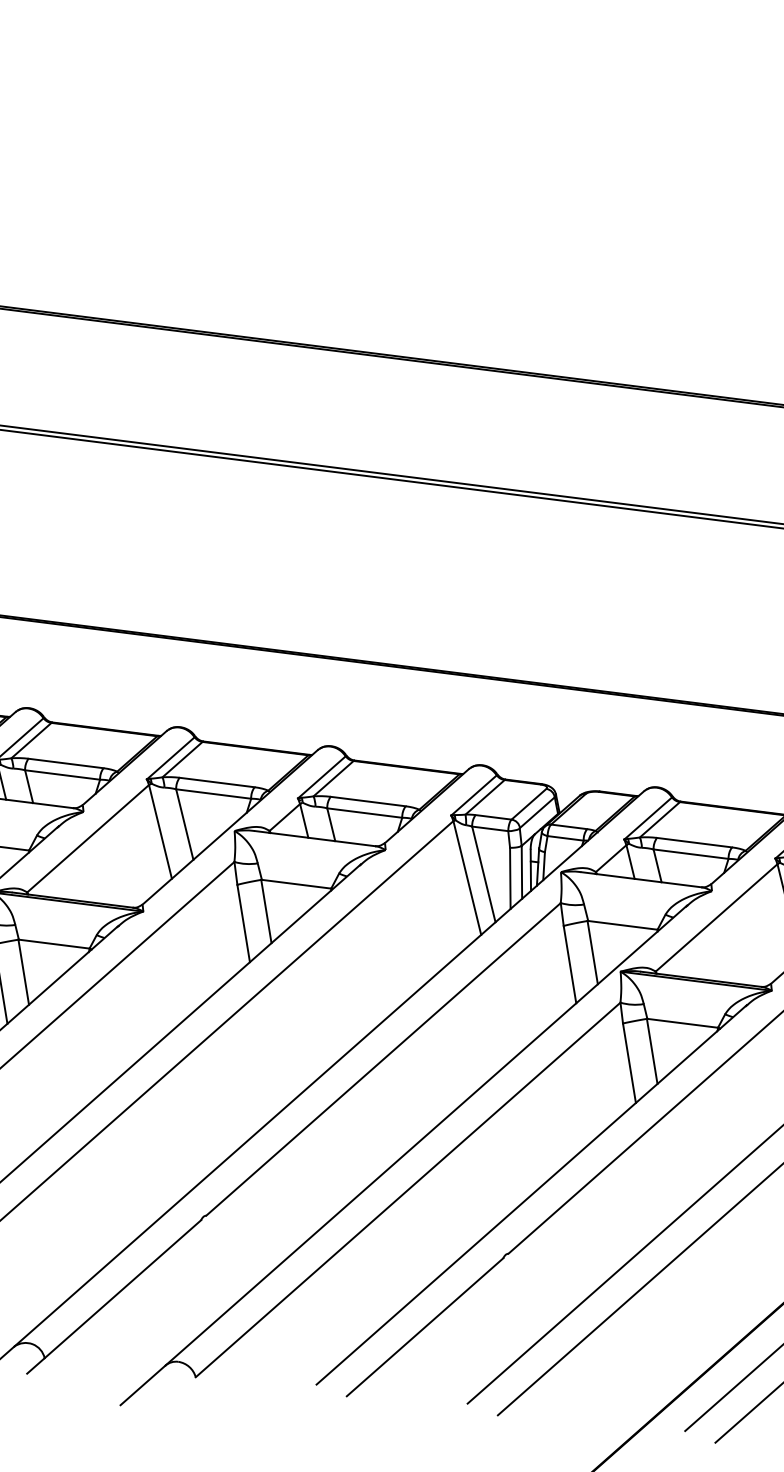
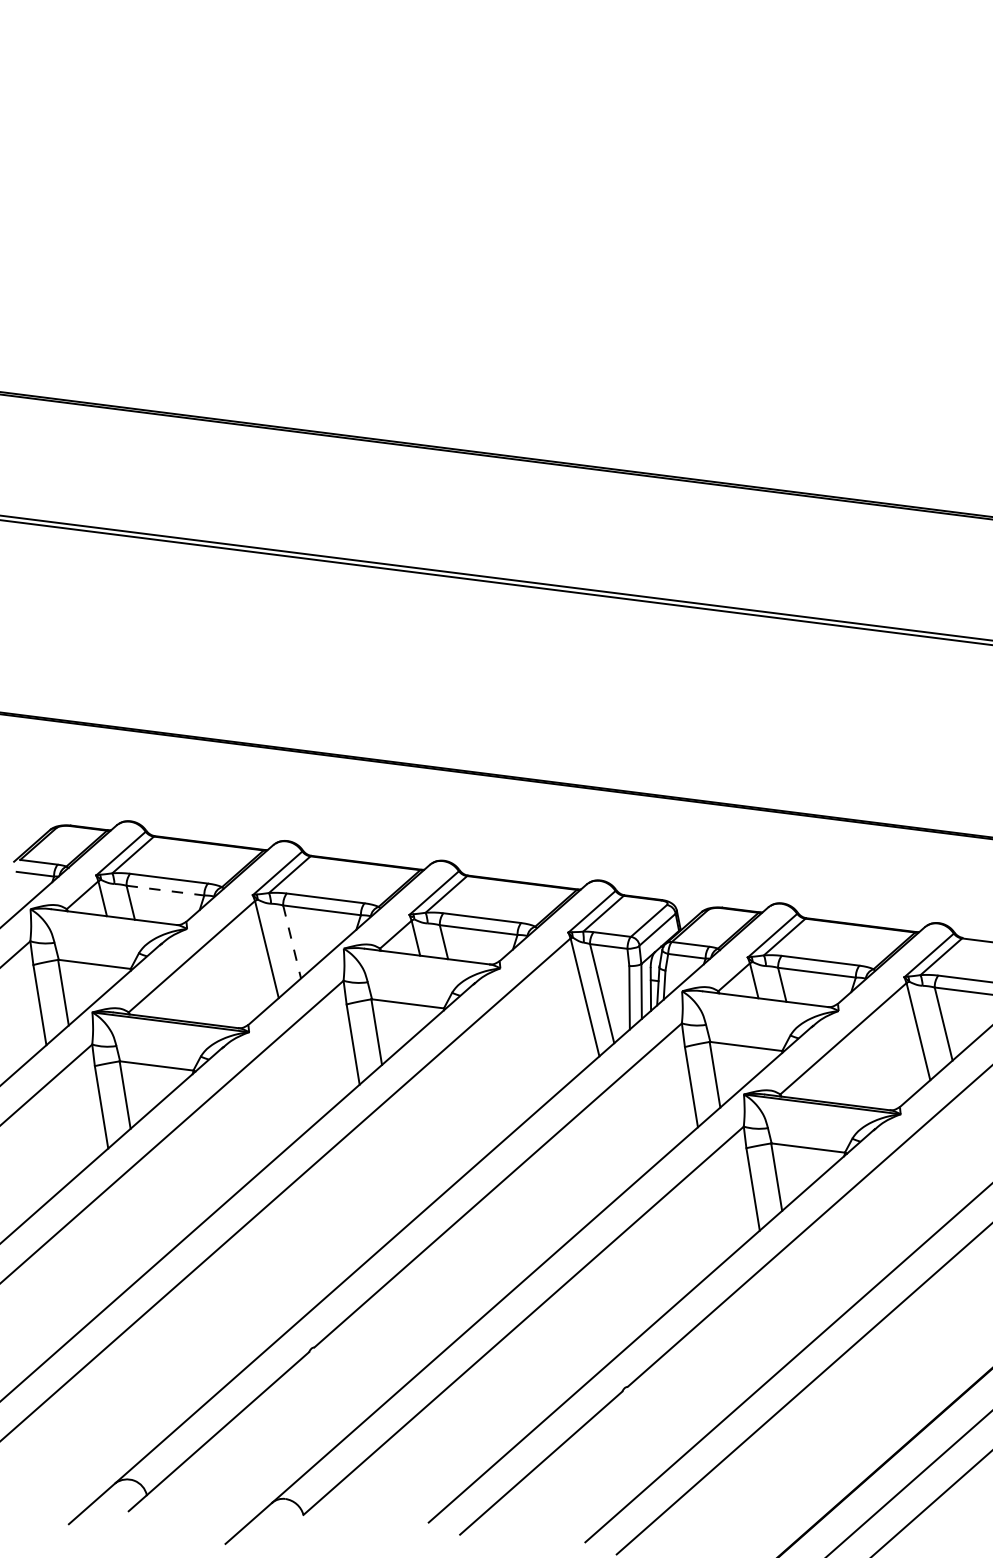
line: (62, 774) -> (165, 890), solid -> dashed
line: (185, 824) -> (292, 941), solid -> dashed

